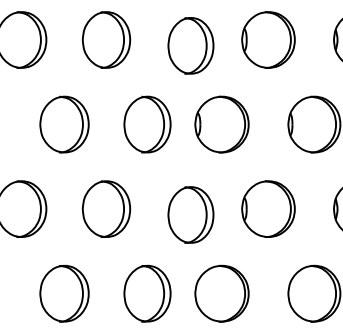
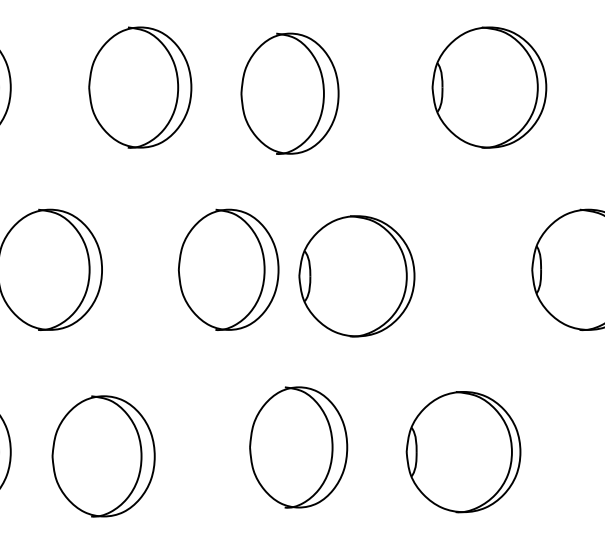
part: (190, 45) -> (289, 92), moved
part: (221, 124) -> (355, 276), moved
part: (106, 208) -> (103, 454), moved
part: (268, 208) -> (463, 450), moved
part: (190, 214) -> (297, 446), moved

